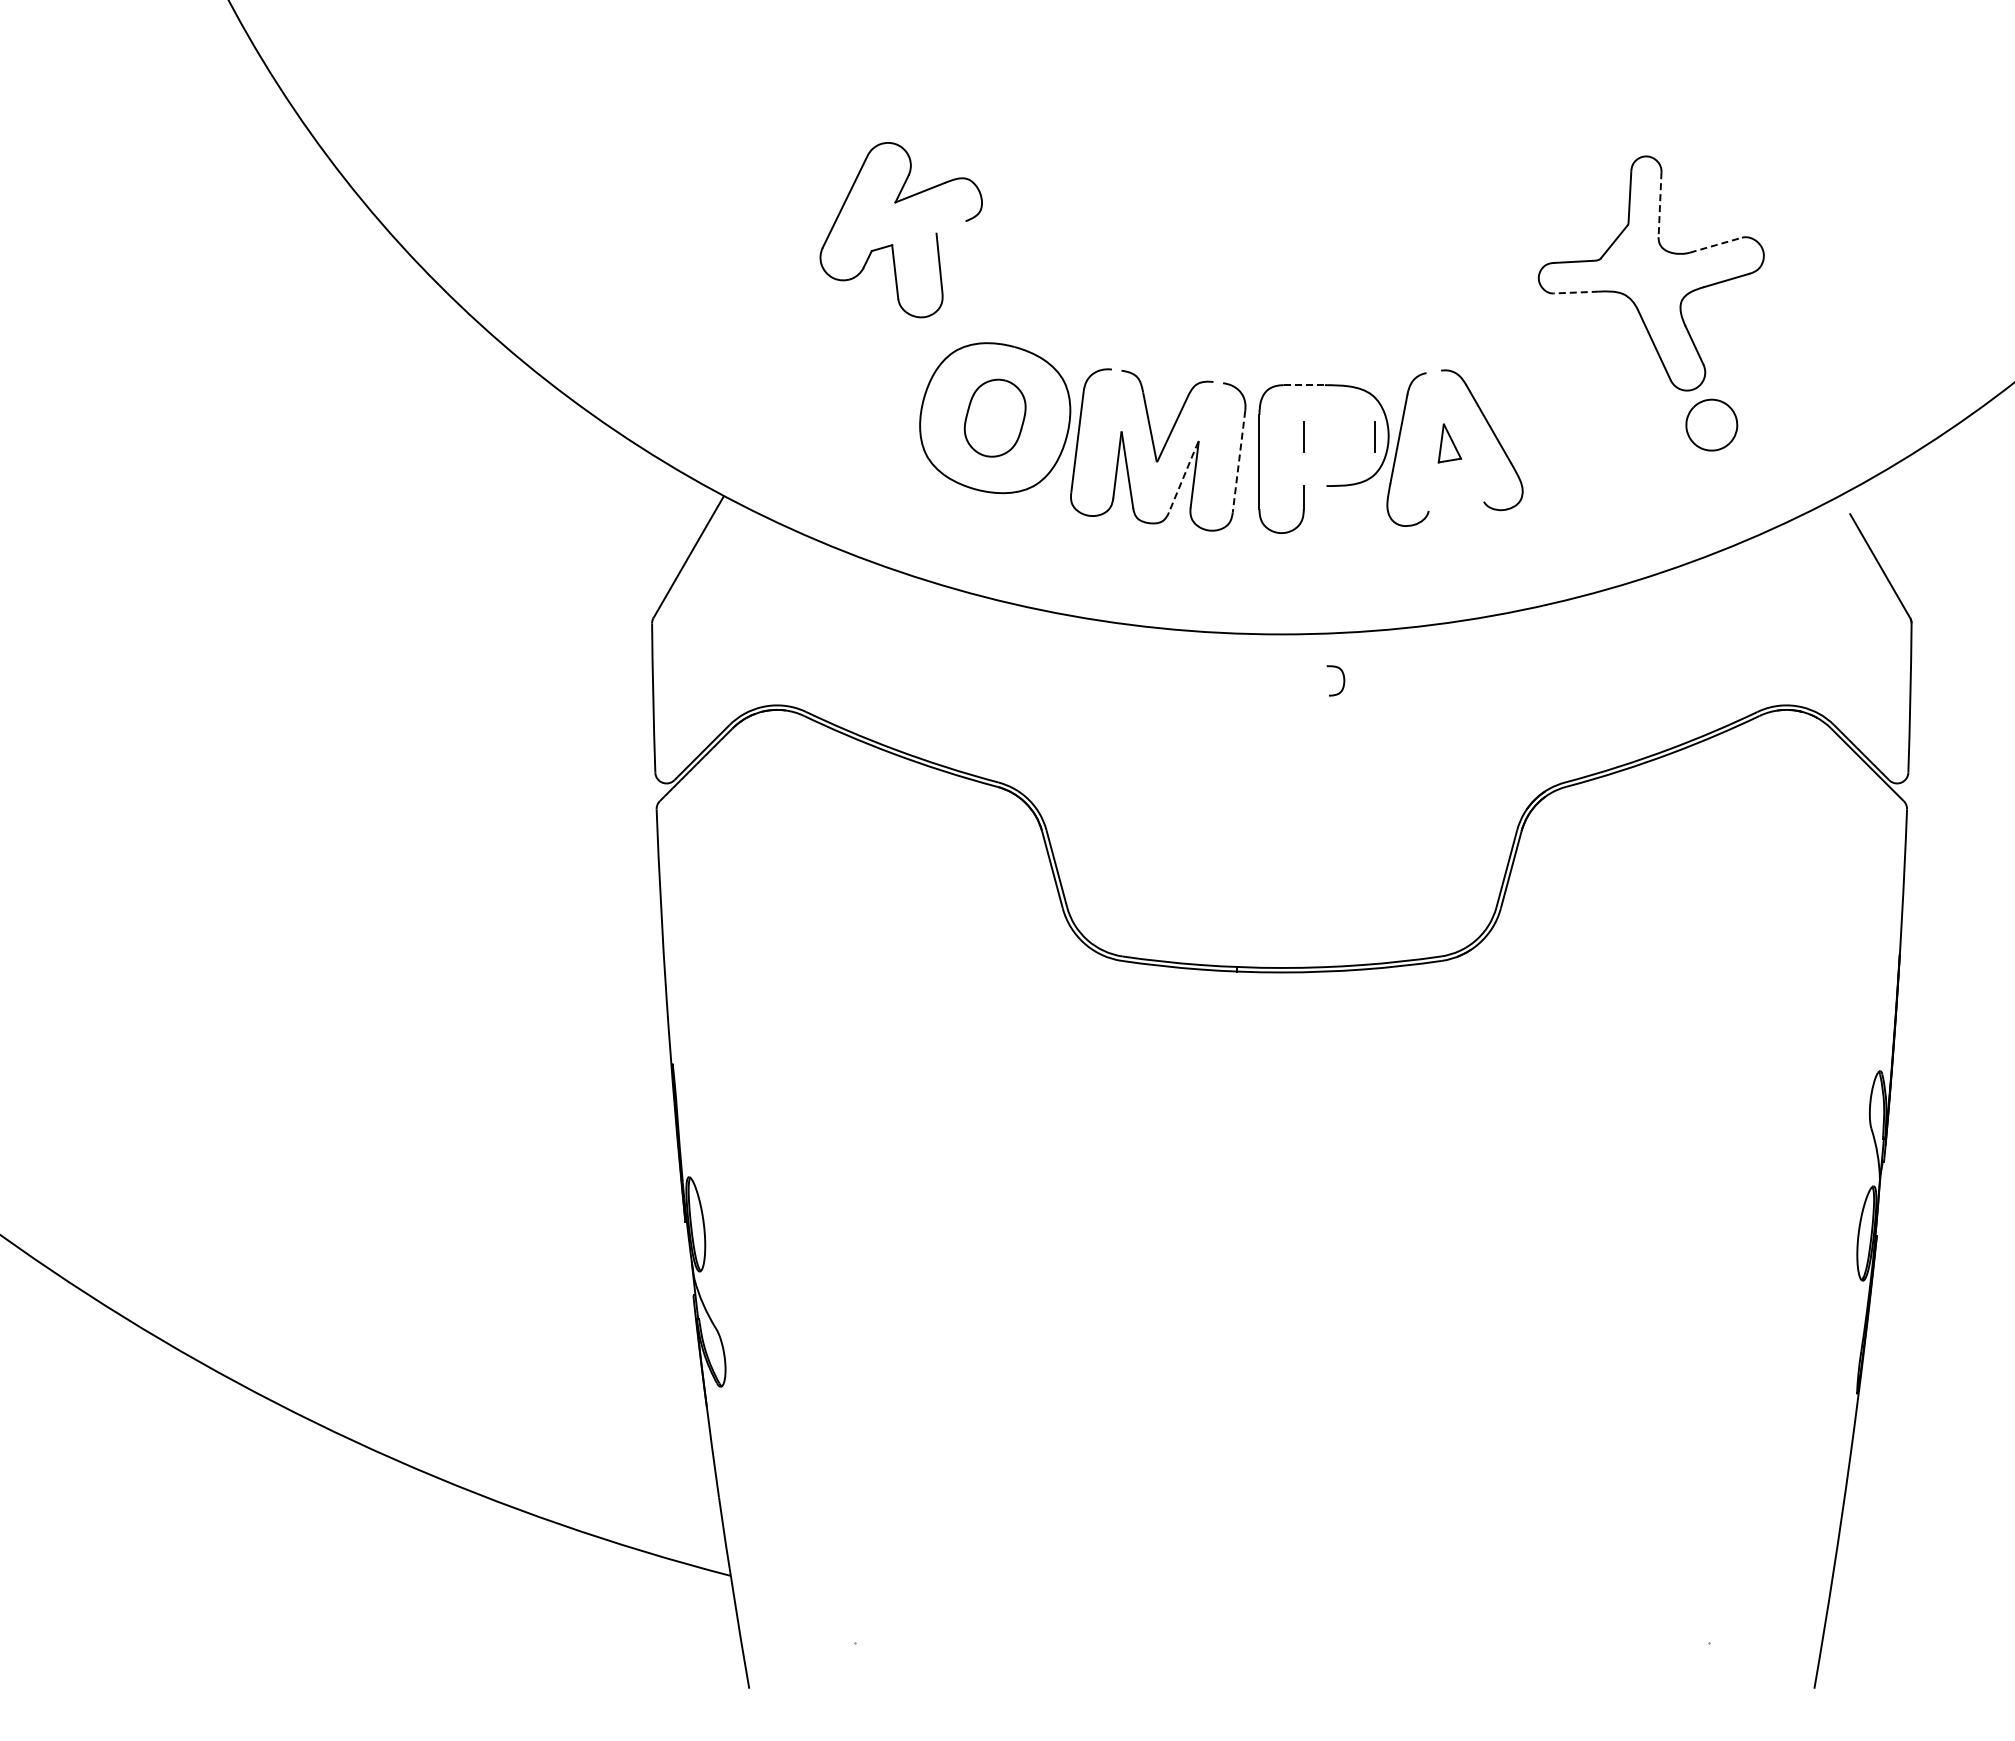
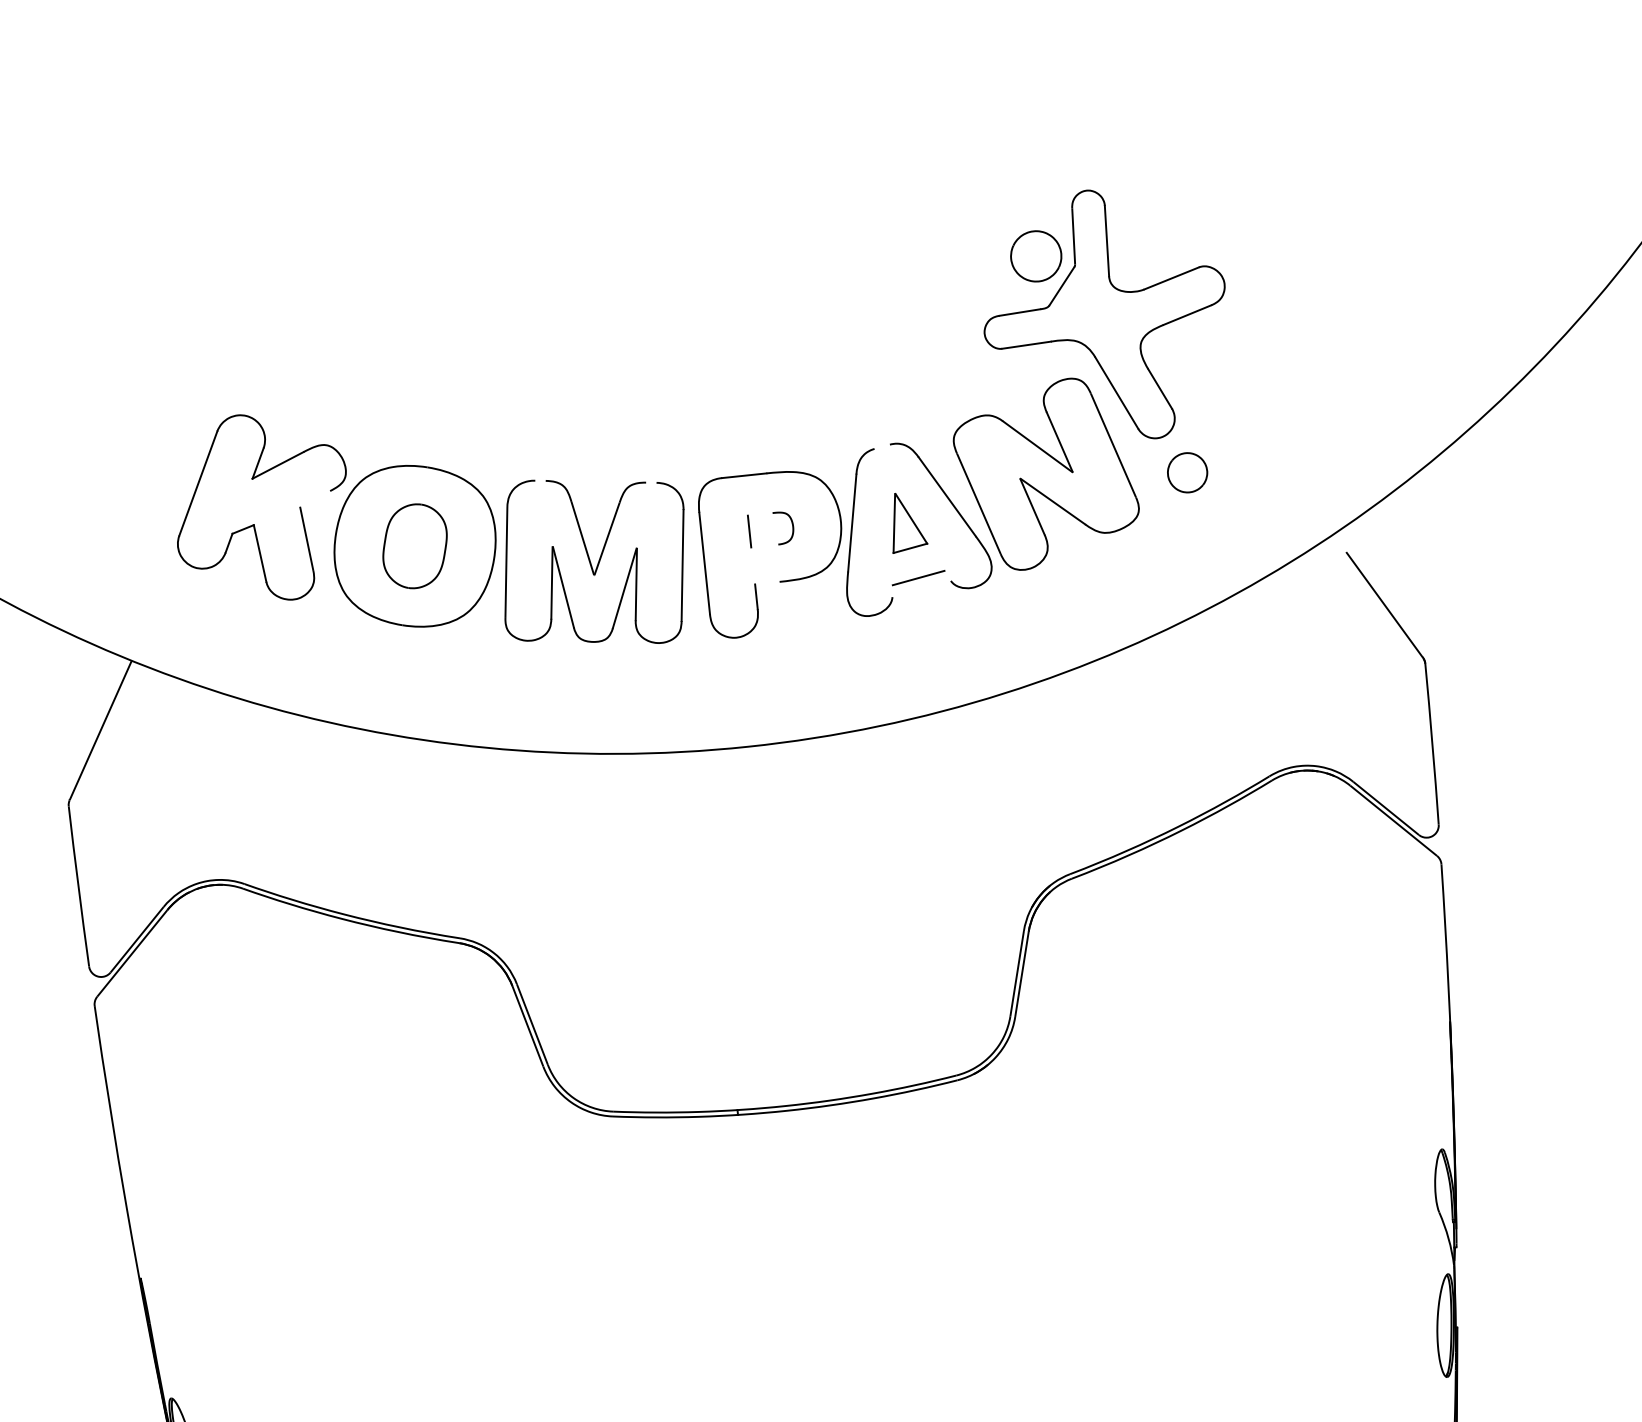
line: (1660, 204) -> (1107, 240), dashed -> solid
part: (1593, 211) -> (1036, 255), added
part: (892, 244) -> (254, 524), moved
line: (1716, 245) -> (1172, 278), dashed -> solid
line: (1576, 292) -> (1026, 345), dashed -> solid
line: (1304, 385) -> (744, 476), dashed -> solid
part: (1581, 412) -> (1045, 473), added
part: (1711, 425) -> (1187, 473), size x0.71
line: (1374, 436) -> (825, 523), removed
part: (1449, 443) -> (907, 522), size x1.43
line: (1238, 462) -> (682, 566), dashed -> solid
line: (1183, 477) -> (624, 588), dashed -> solid
line: (1454, 495) -> (918, 577), added
curve: (1343, 680) -> (792, 526), moved

